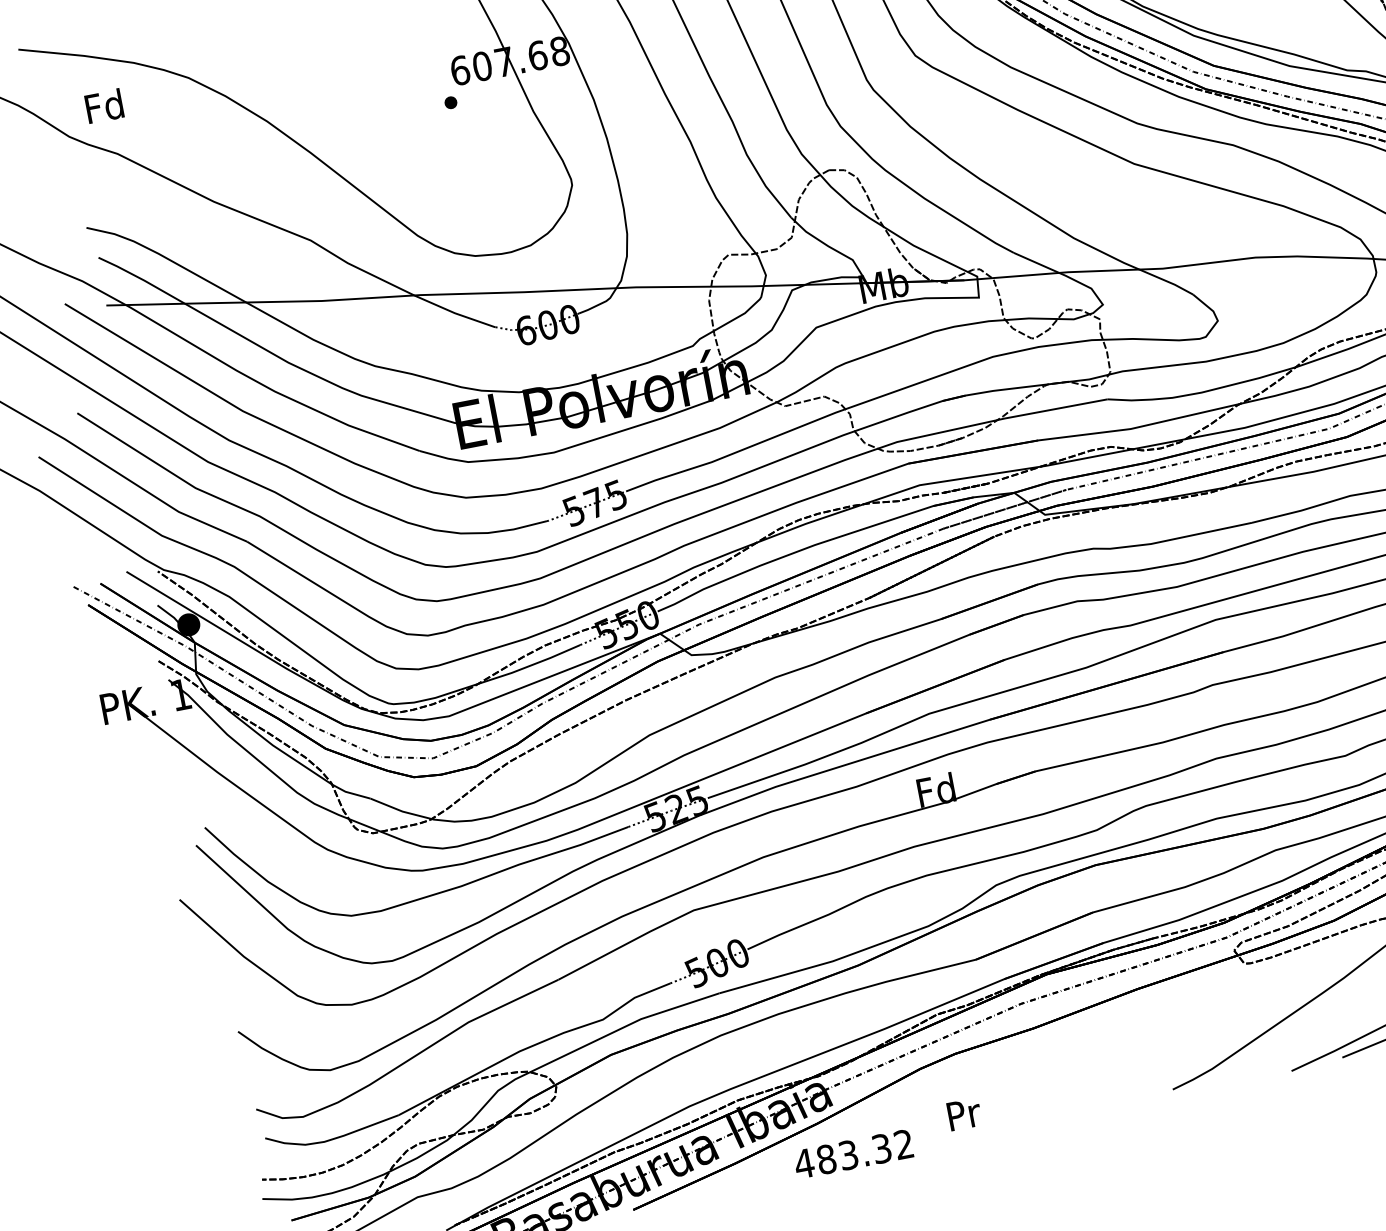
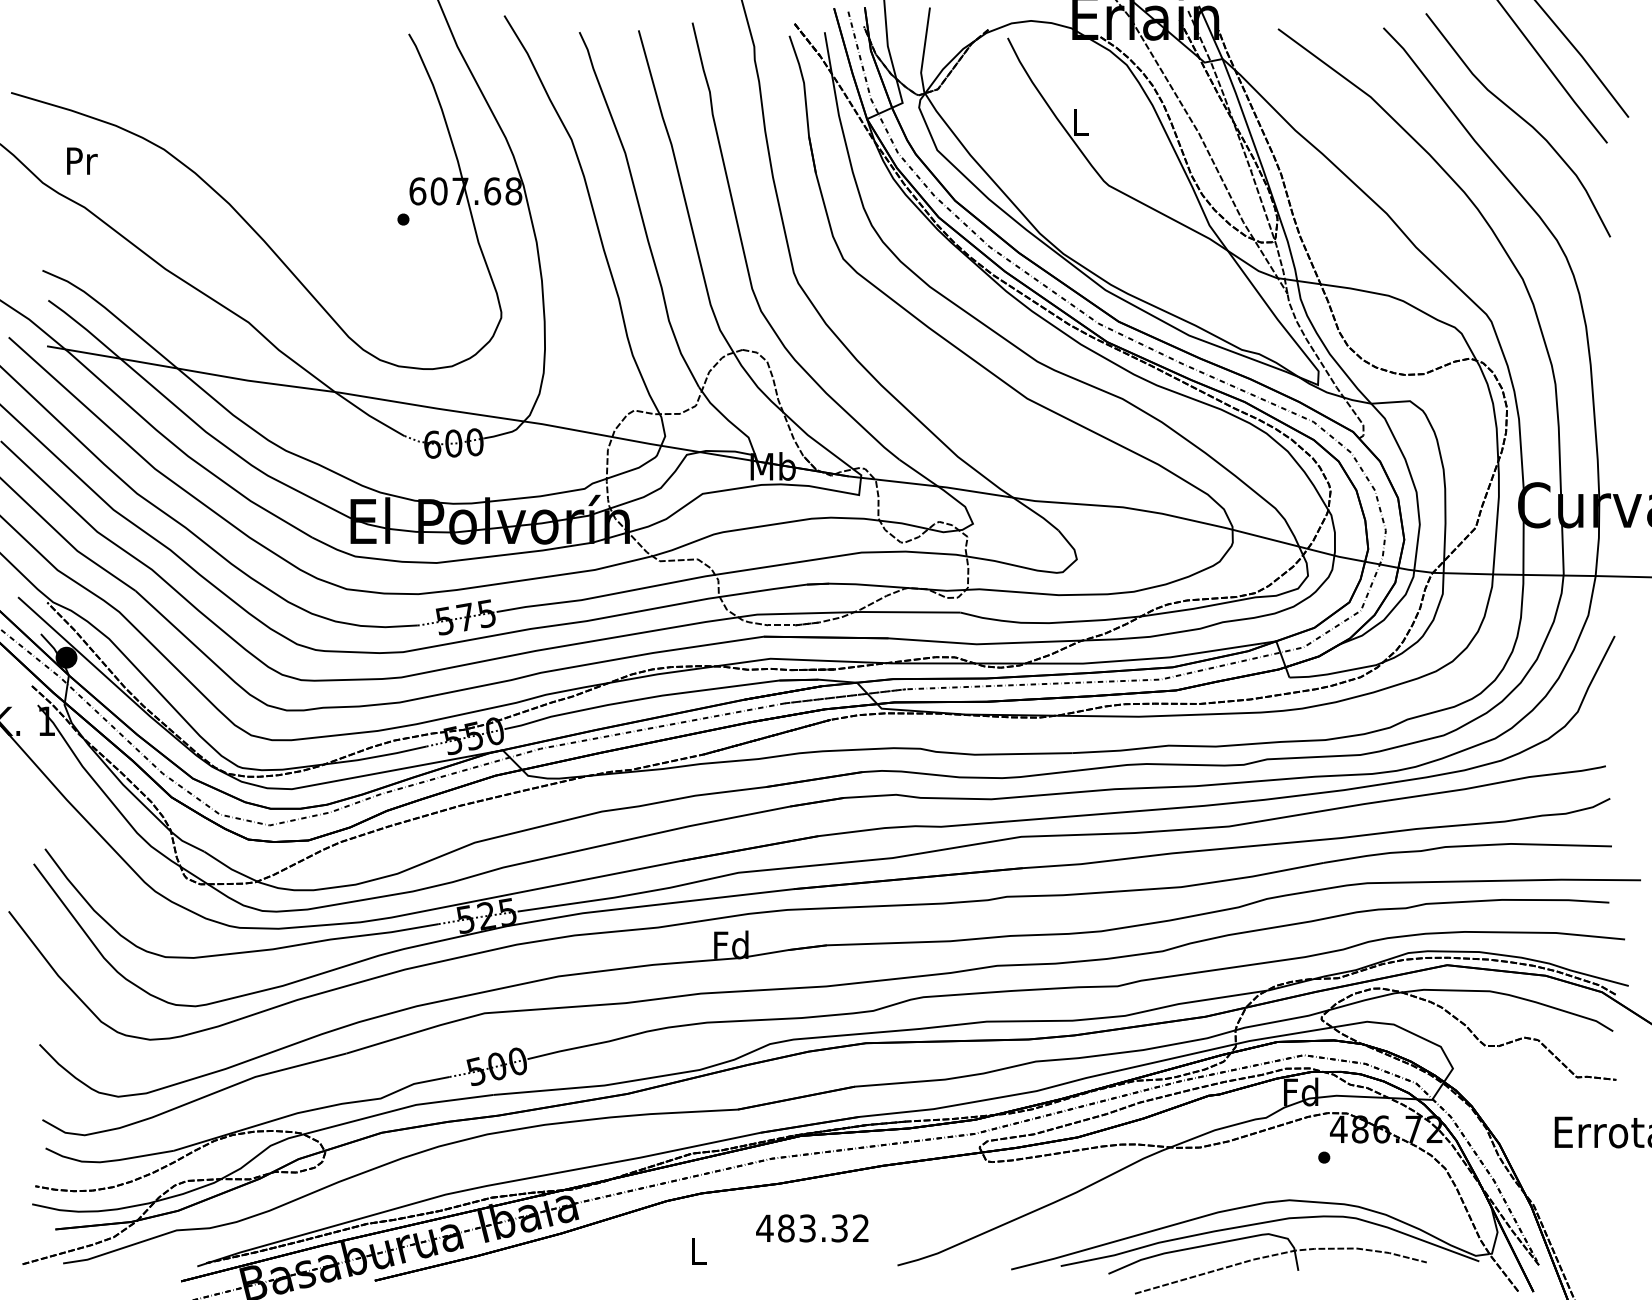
text: (103, 105) -> (80, 160), Fd -> Pr
text: (964, 1113) -> (699, 1250), Pr -> L
text: (853, 1154) -> (812, 1228), moved

